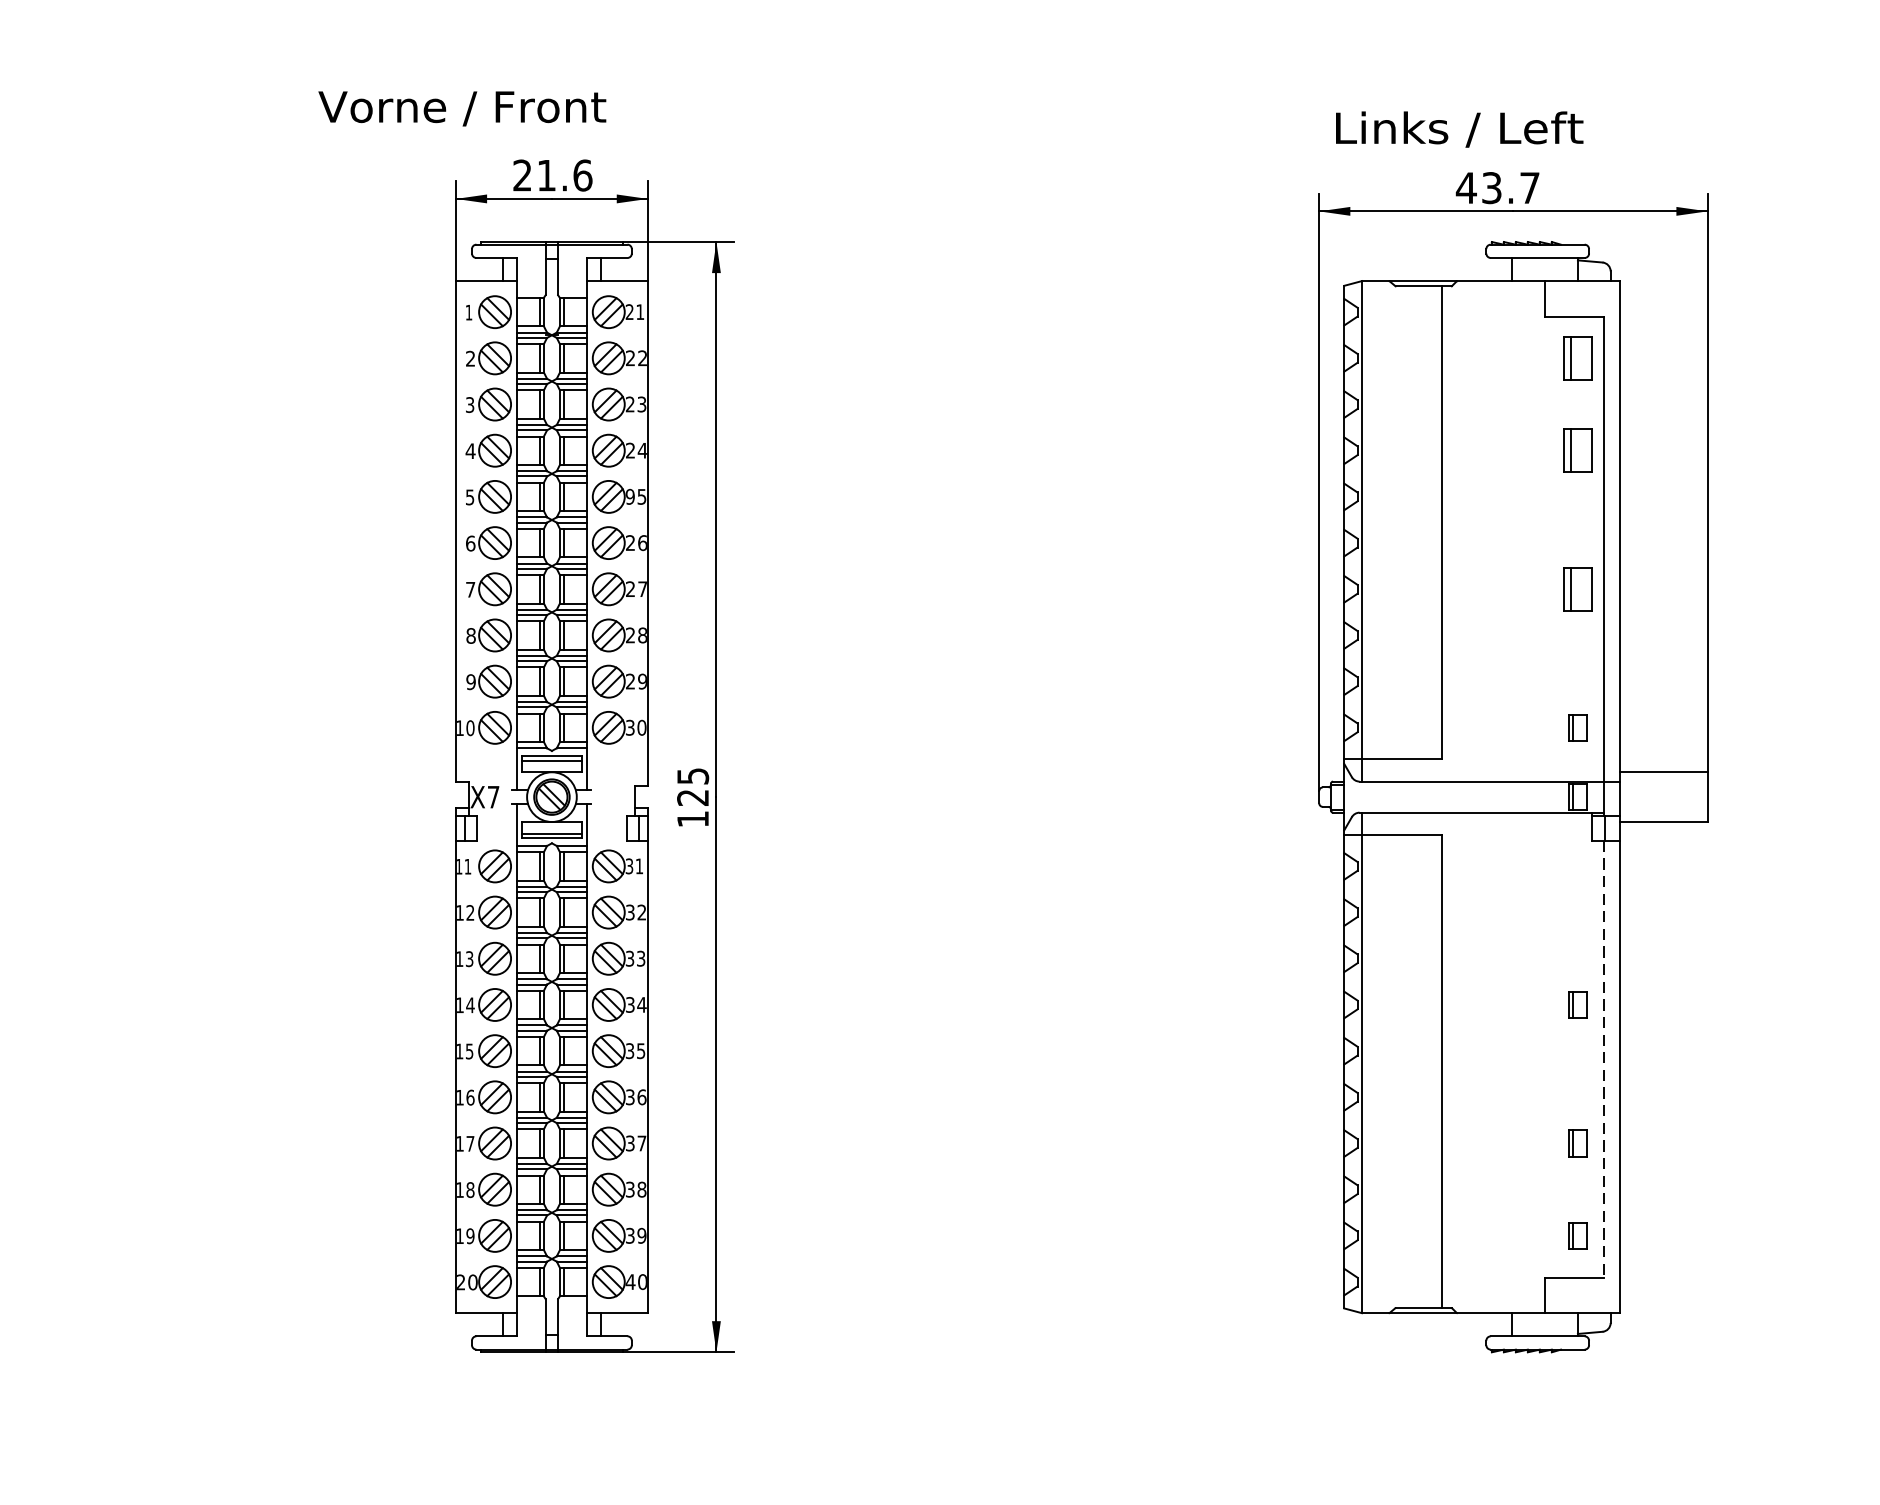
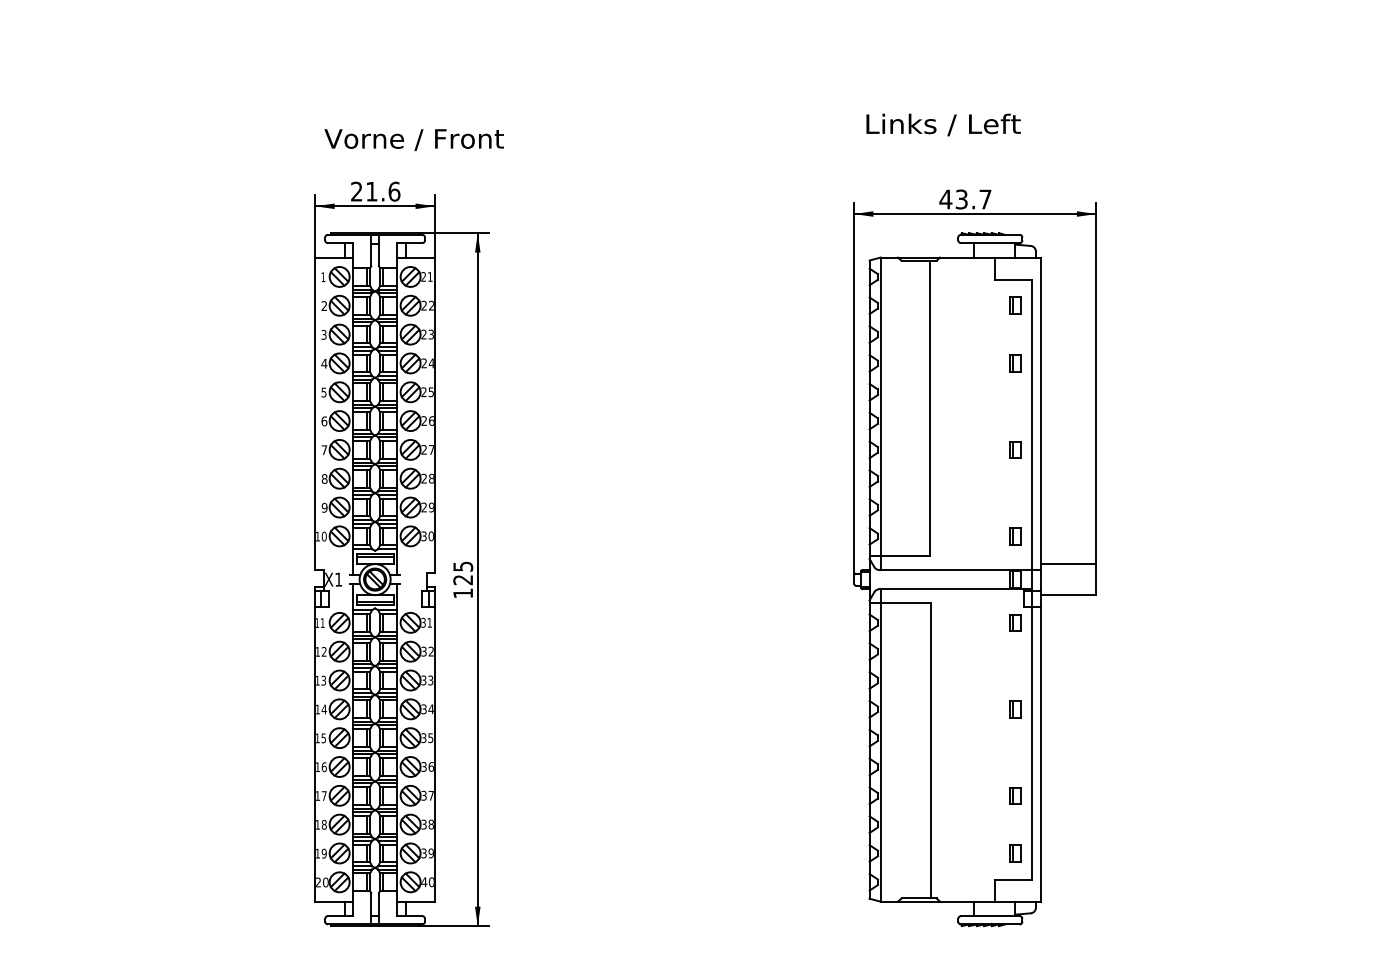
text: (461, 107) -> (413, 139), moved
text: (1459, 128) -> (943, 124), moved
part: (1577, 357) -> (1015, 305), size x0.62
part: (1577, 450) -> (1015, 363), size x0.62
text: (629, 497) -> (423, 392), 95 -> 25
part: (1577, 588) -> (1015, 449), size x0.62
text: (493, 796) -> (338, 579), X7 -> X1
part: (1577, 865) -> (1015, 622), added
line: (1605, 1059) -> (1032, 743), dashed -> solid

